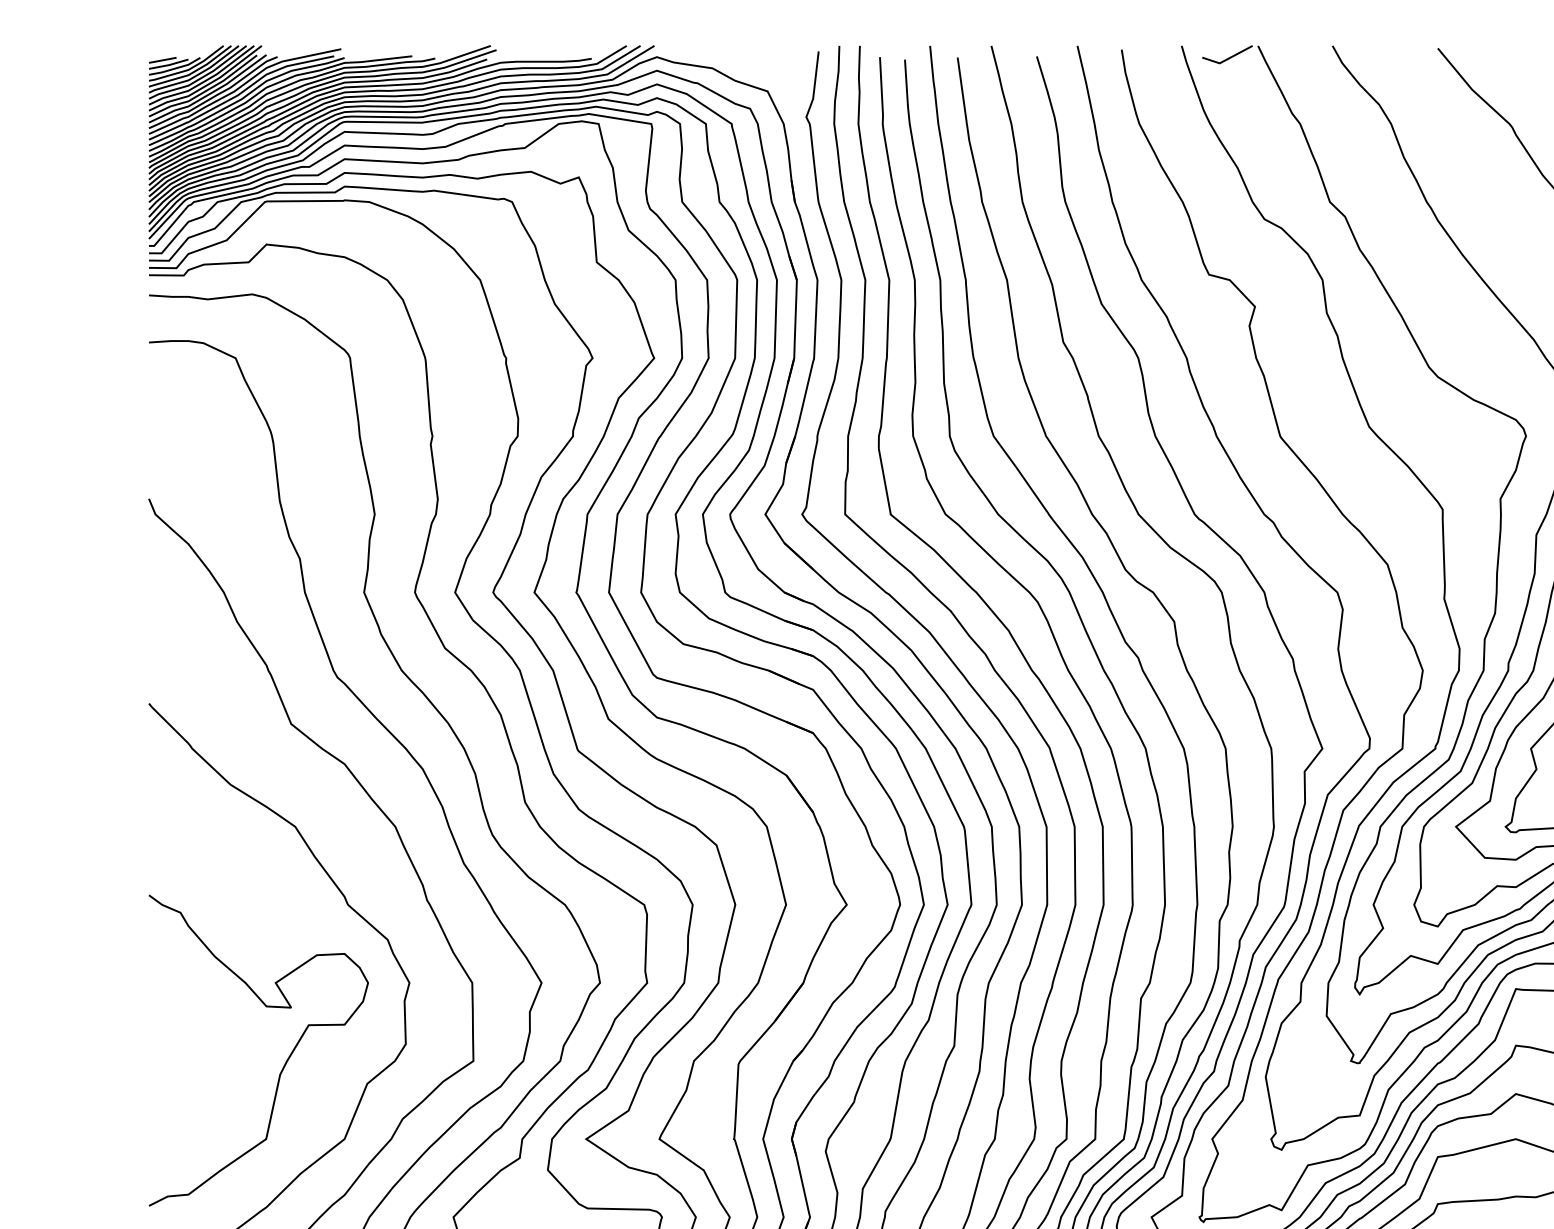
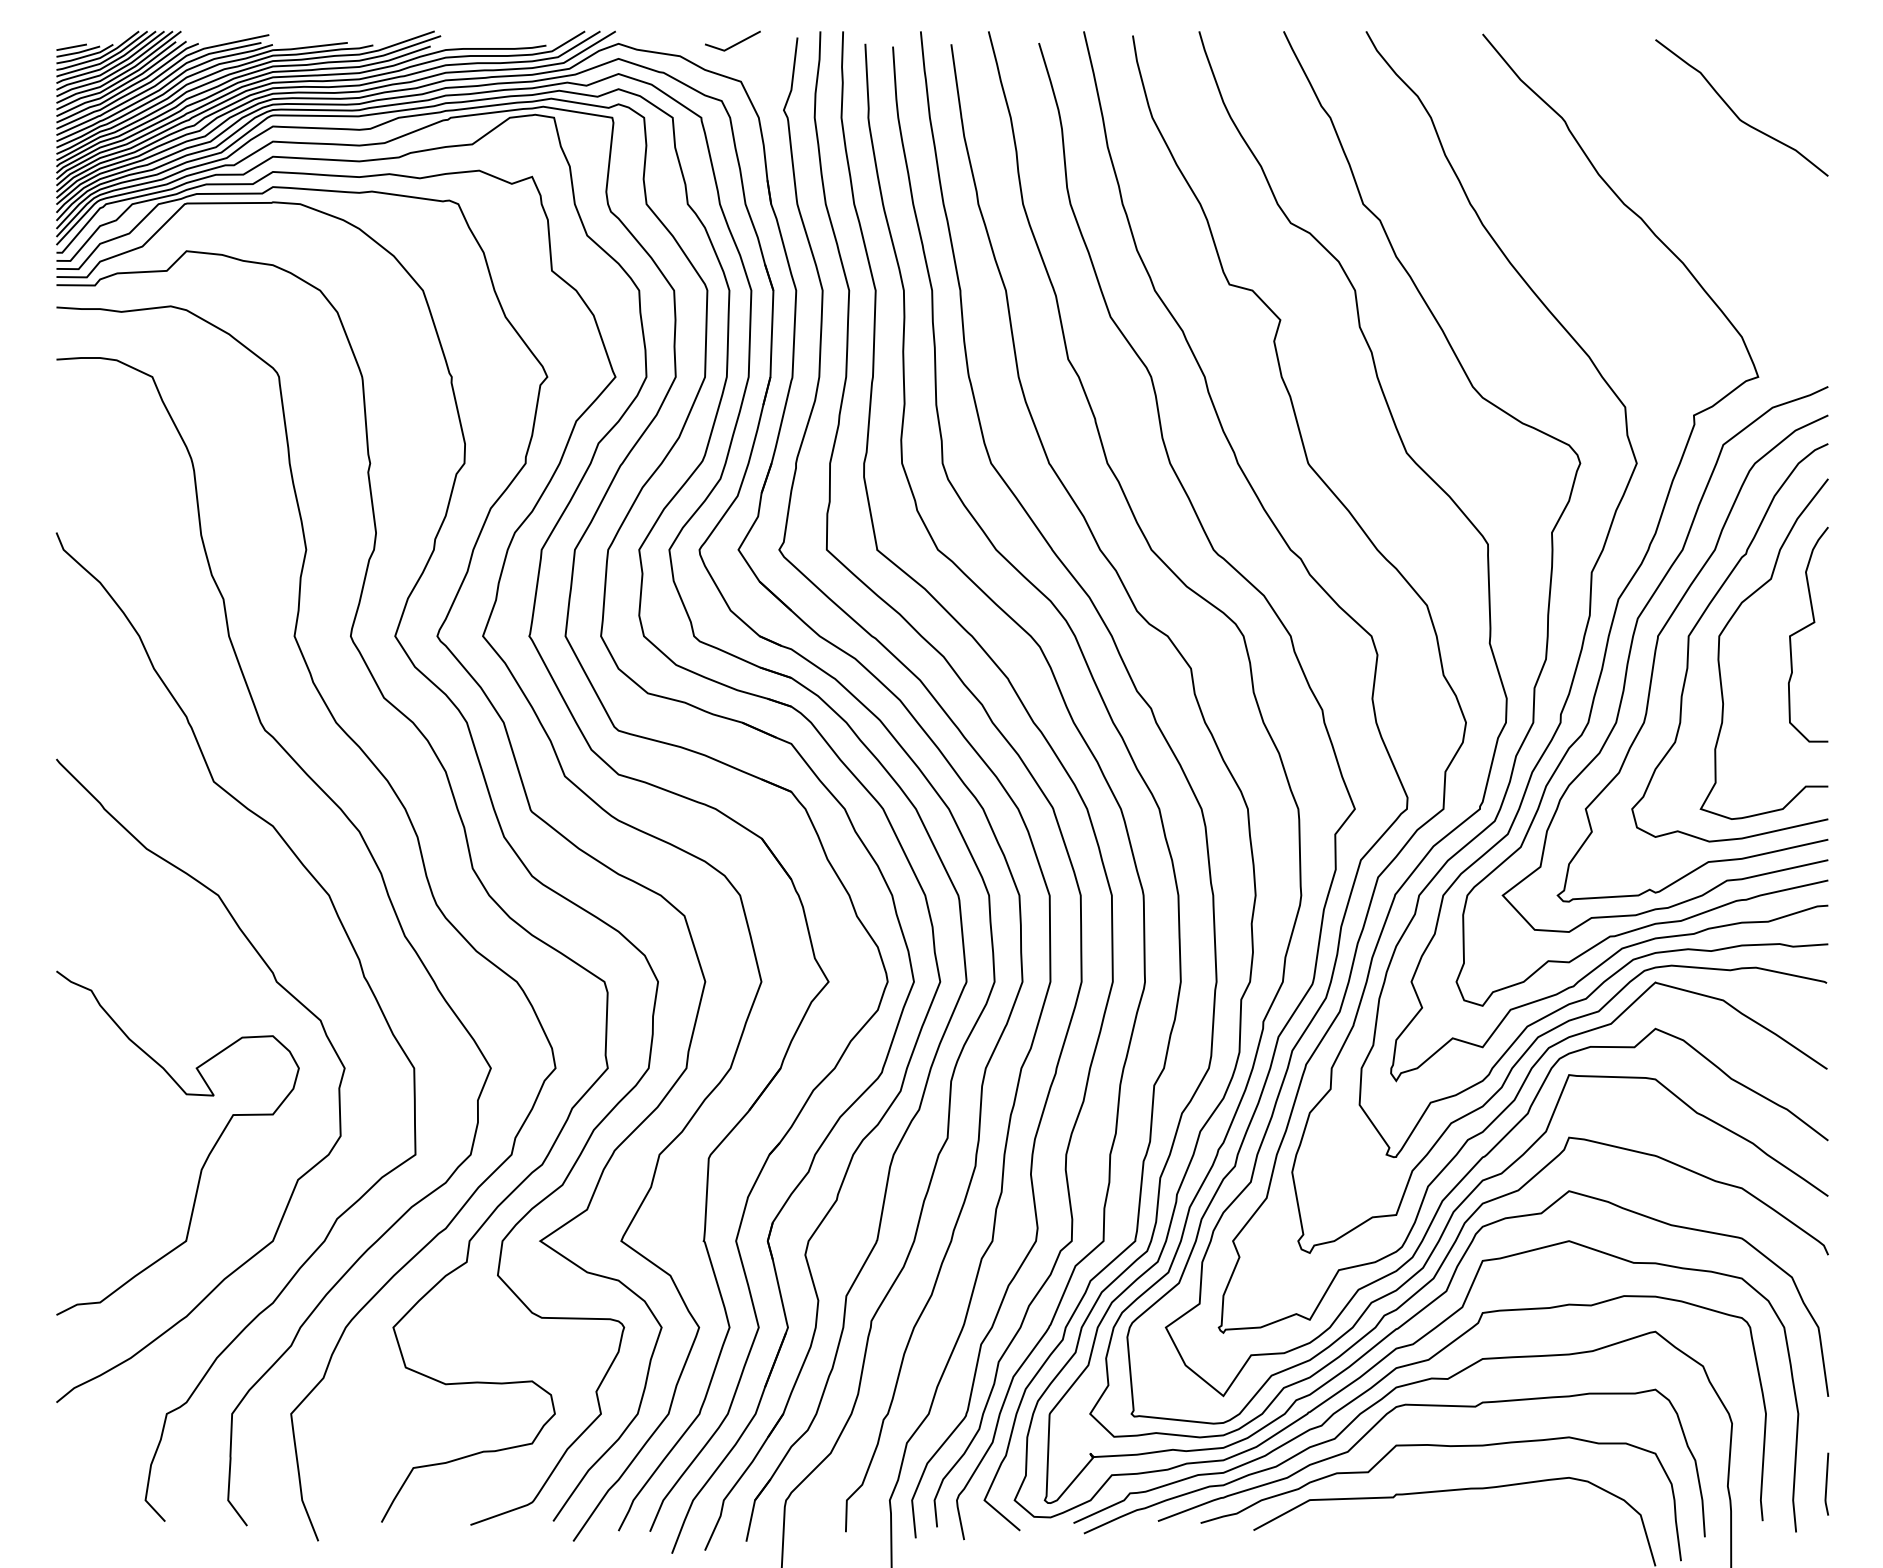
line: (1228, 57) -> (733, 44), moved

